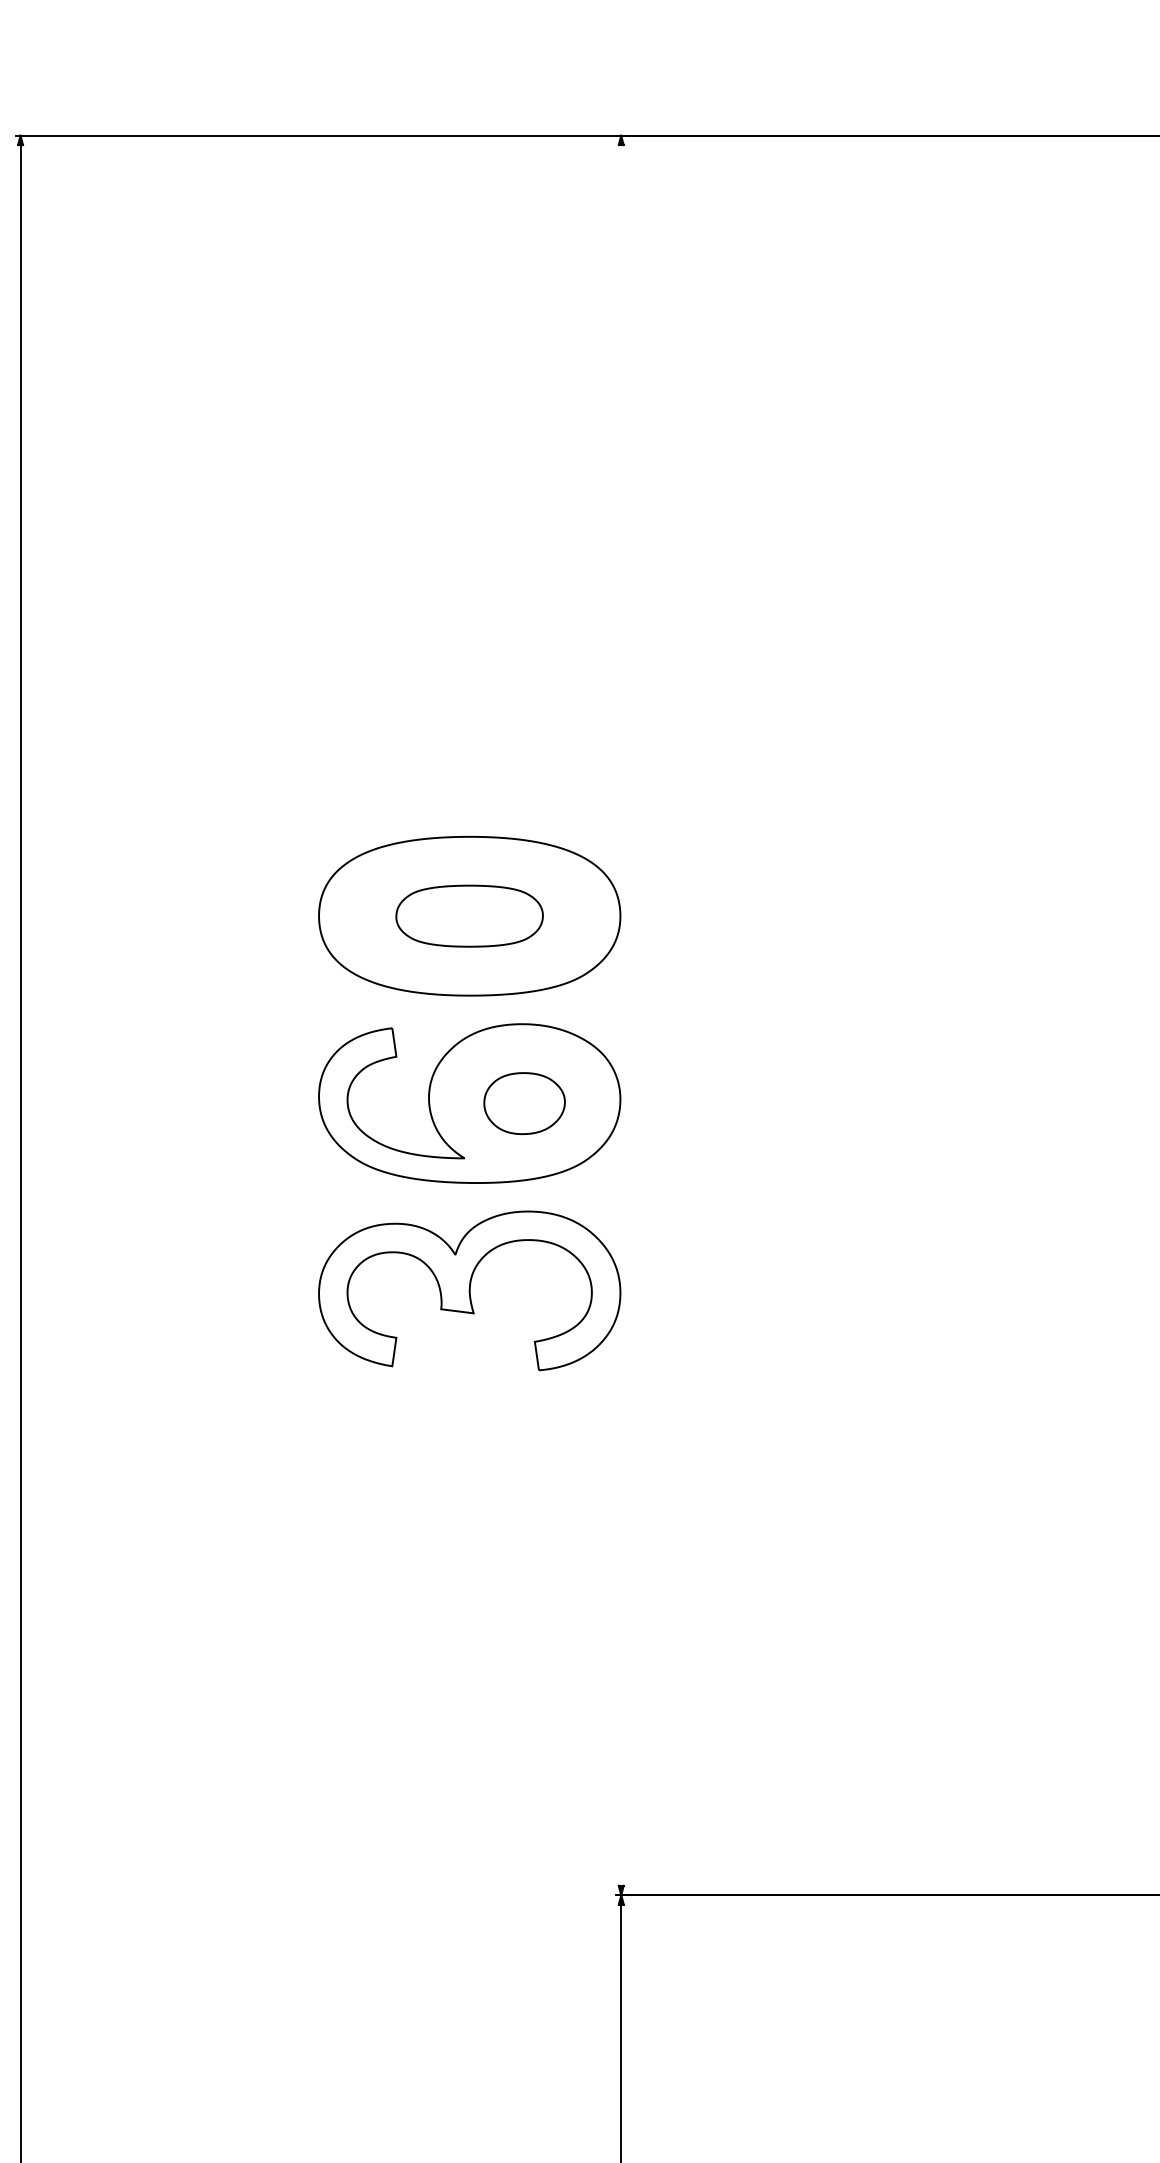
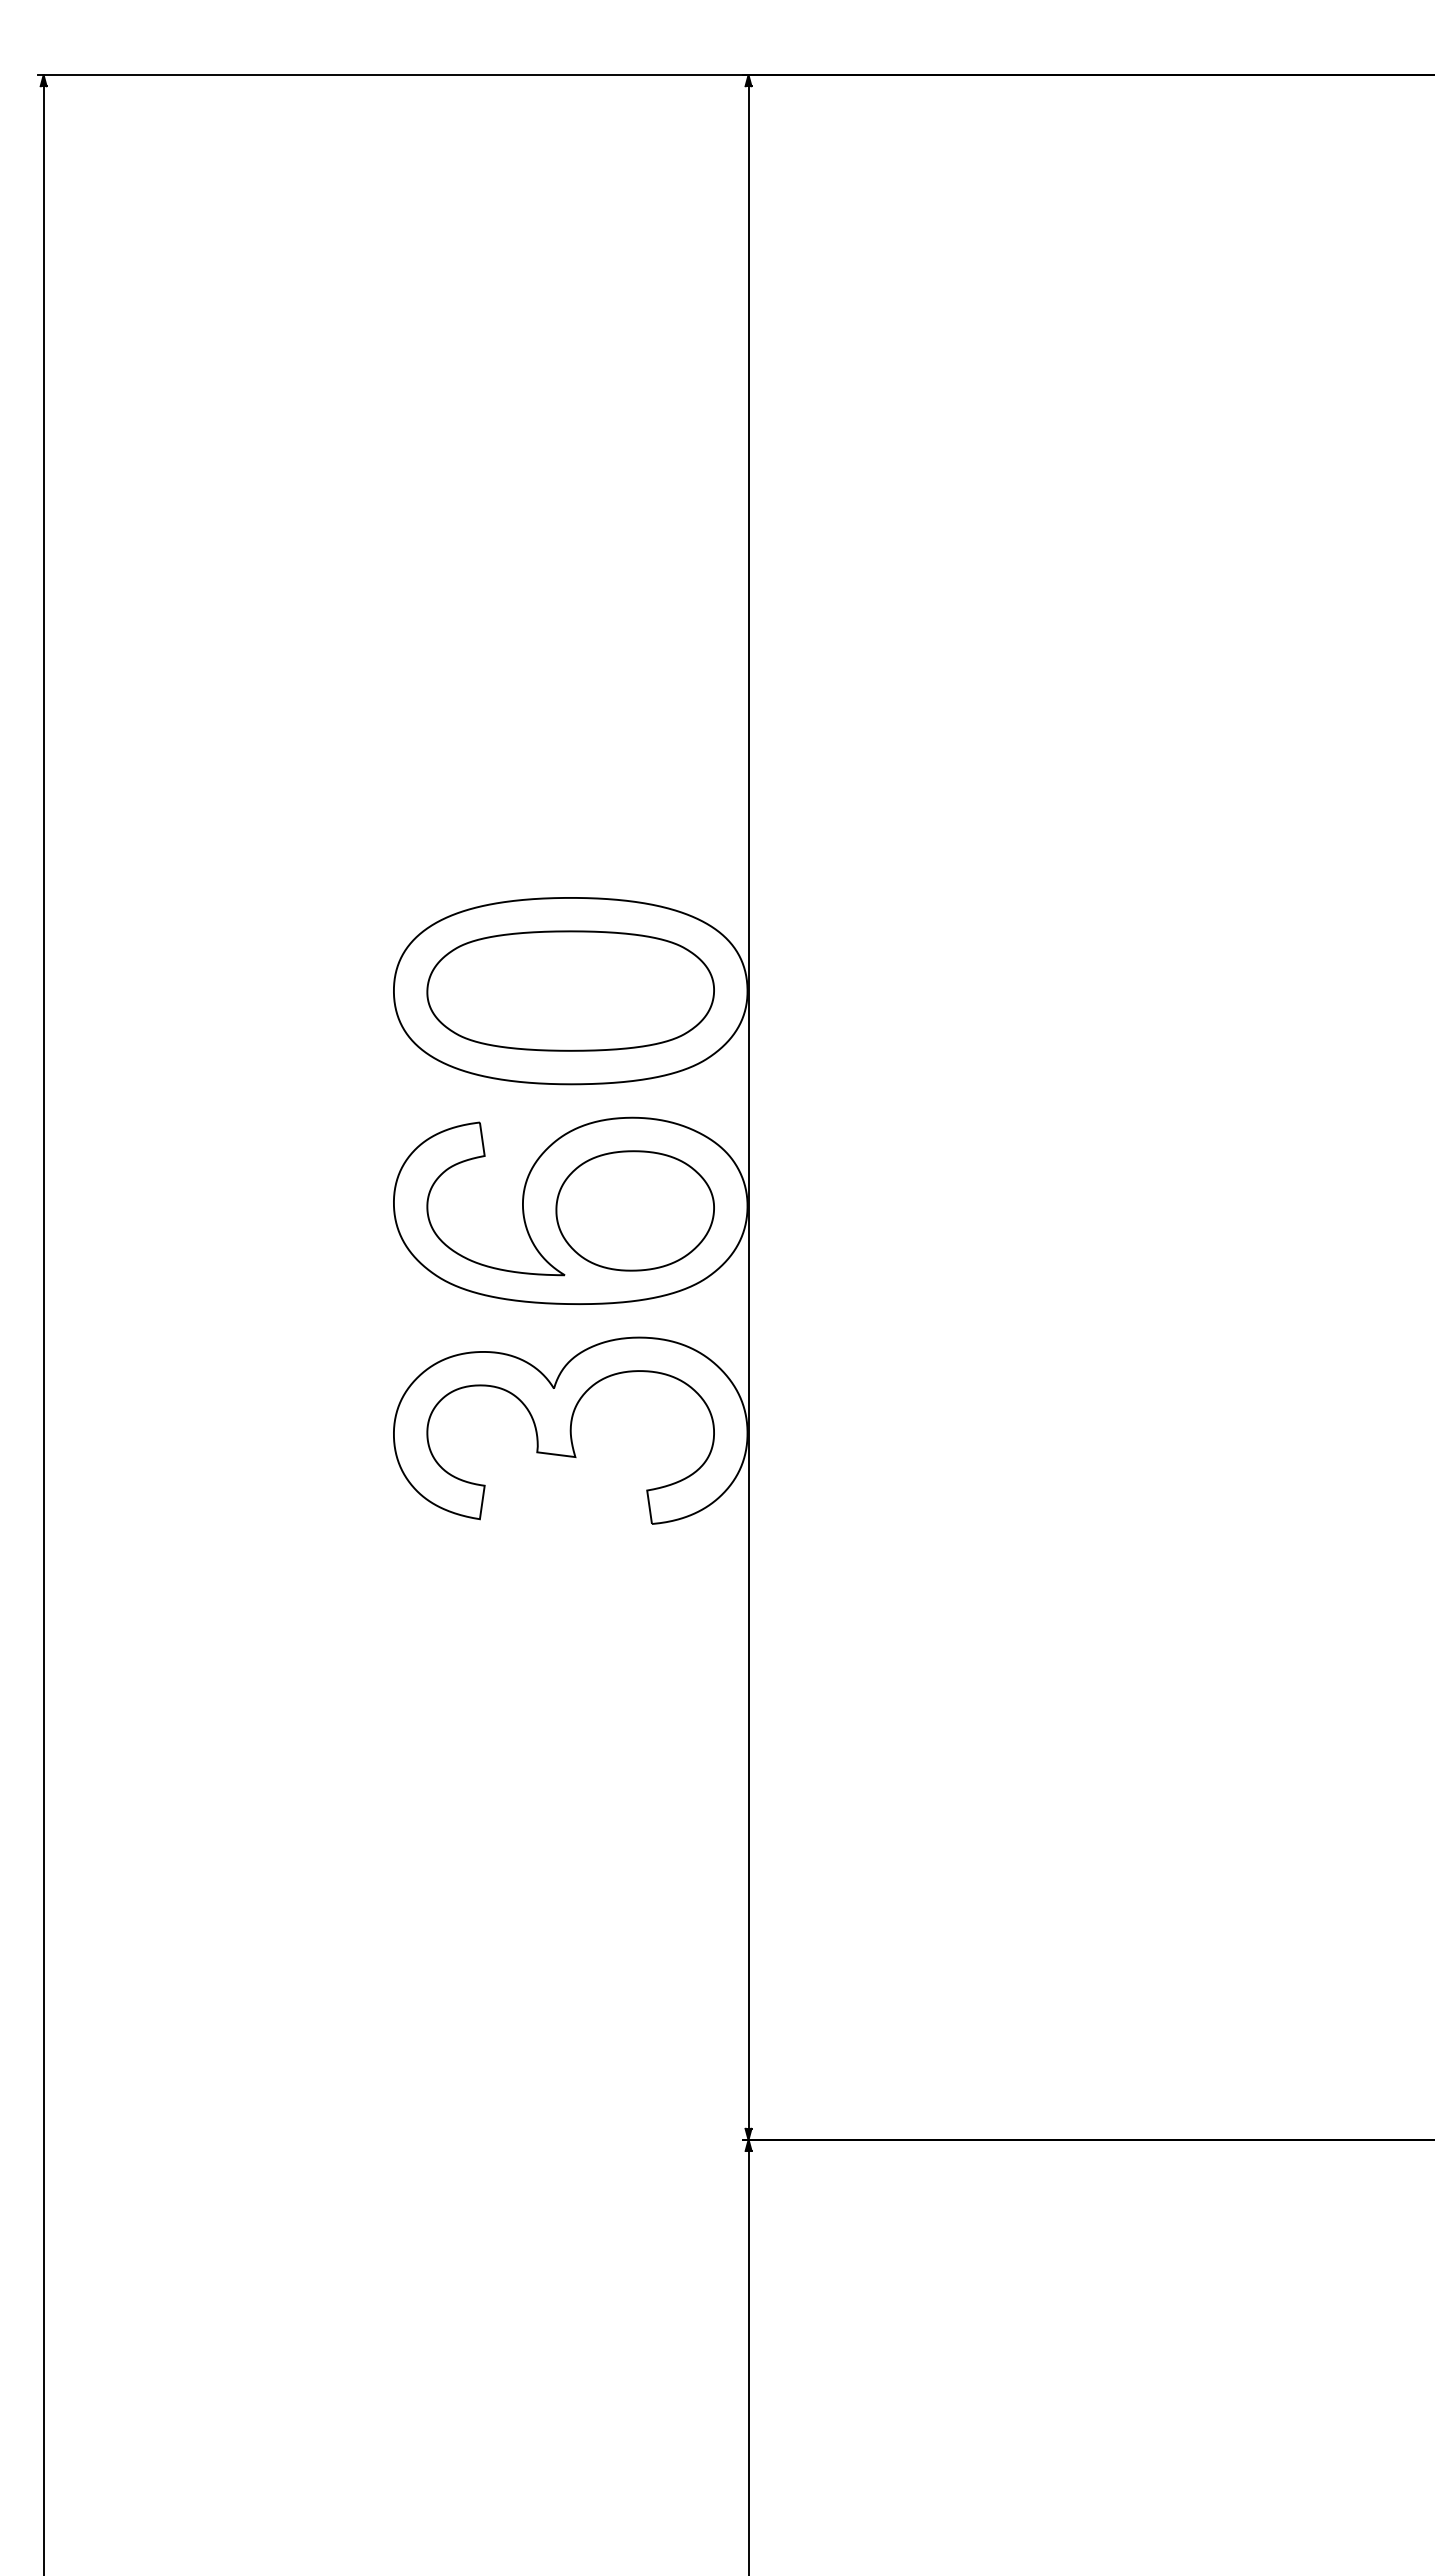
part: (469, 915) -> (570, 990), size x1.67
line: (621, 1015) -> (748, 1107), added
part: (524, 1103) -> (634, 1210), size x1.67

